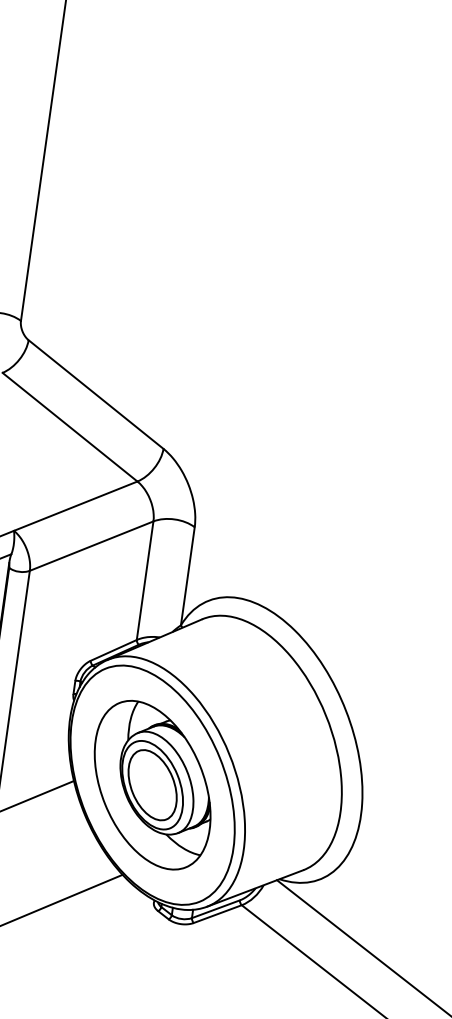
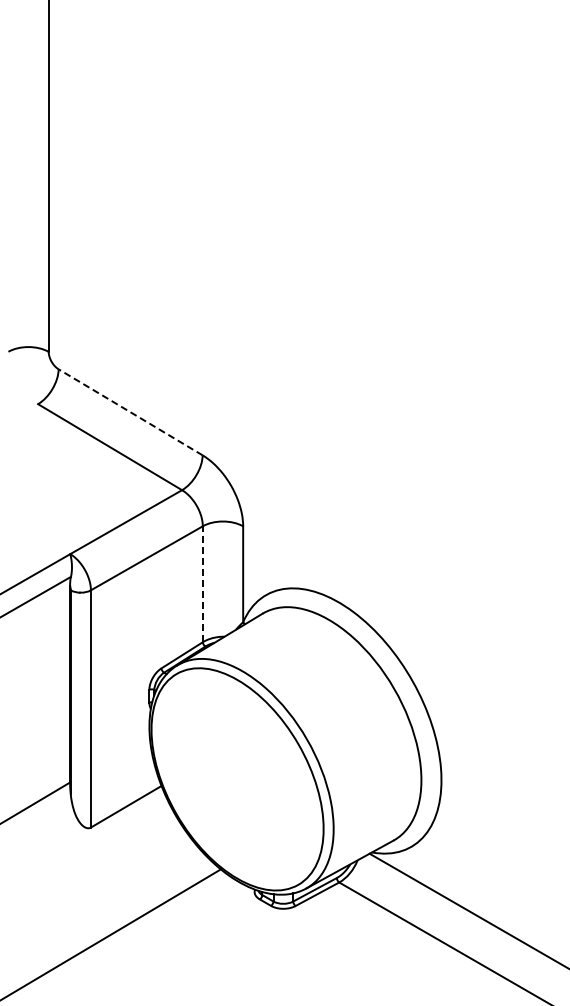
line: (95, 394) -> (130, 412), solid -> dashed
line: (144, 580) -> (202, 584), solid -> dashed
part: (152, 785) -> (237, 779), removed

